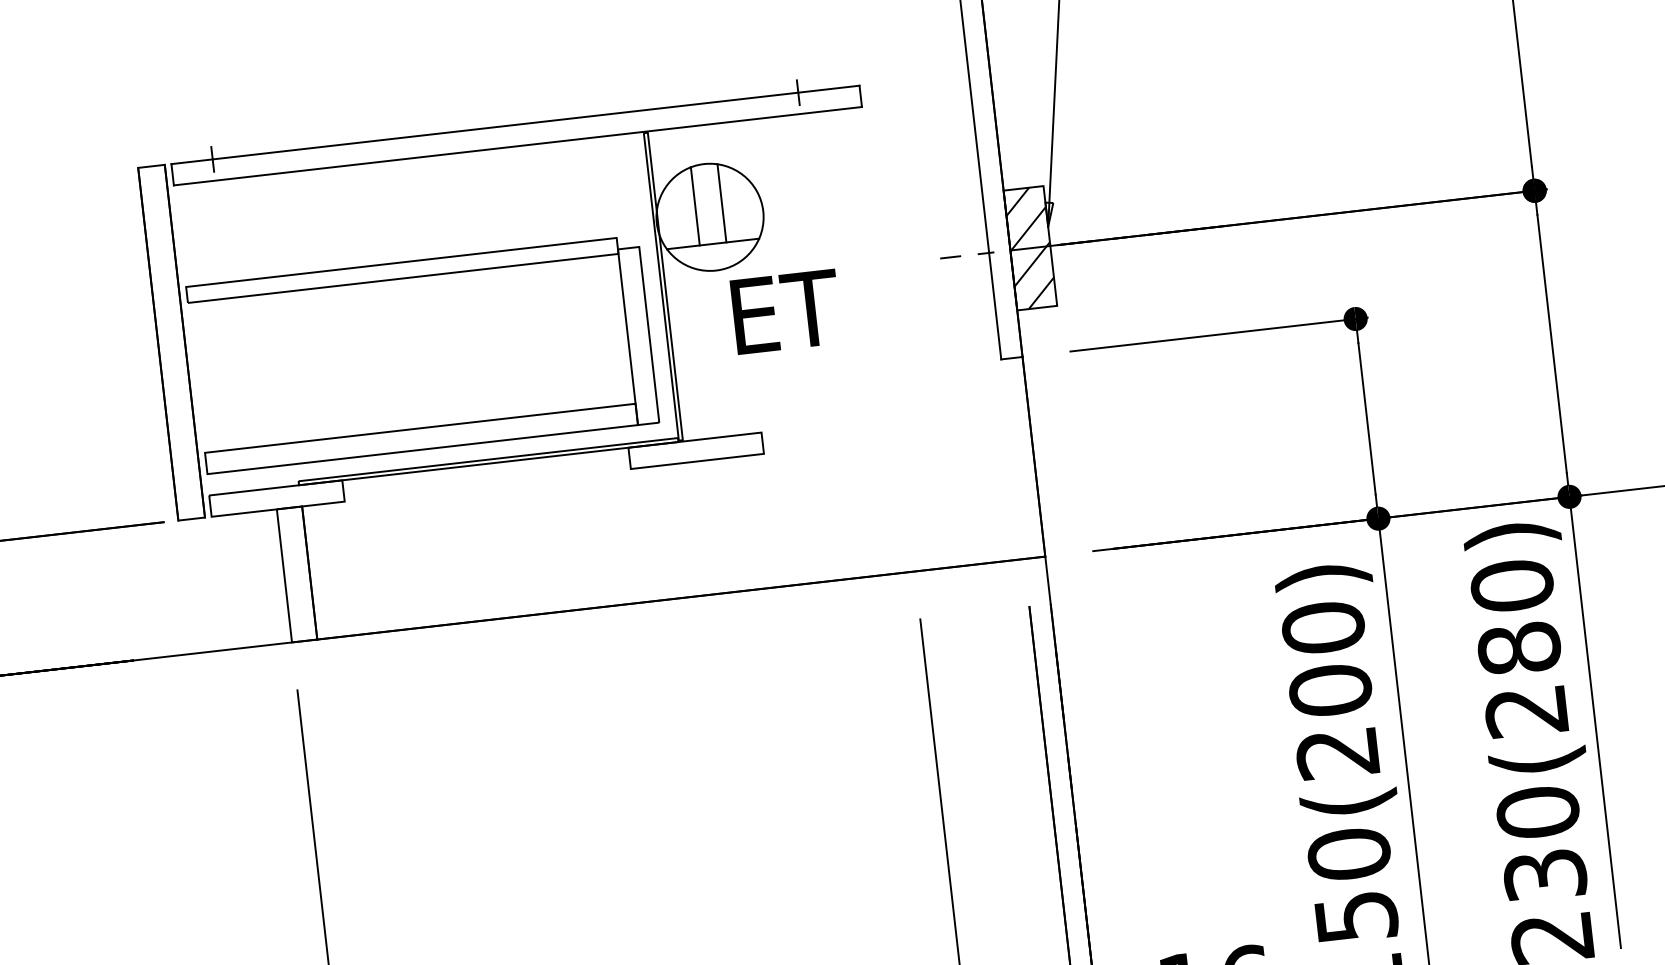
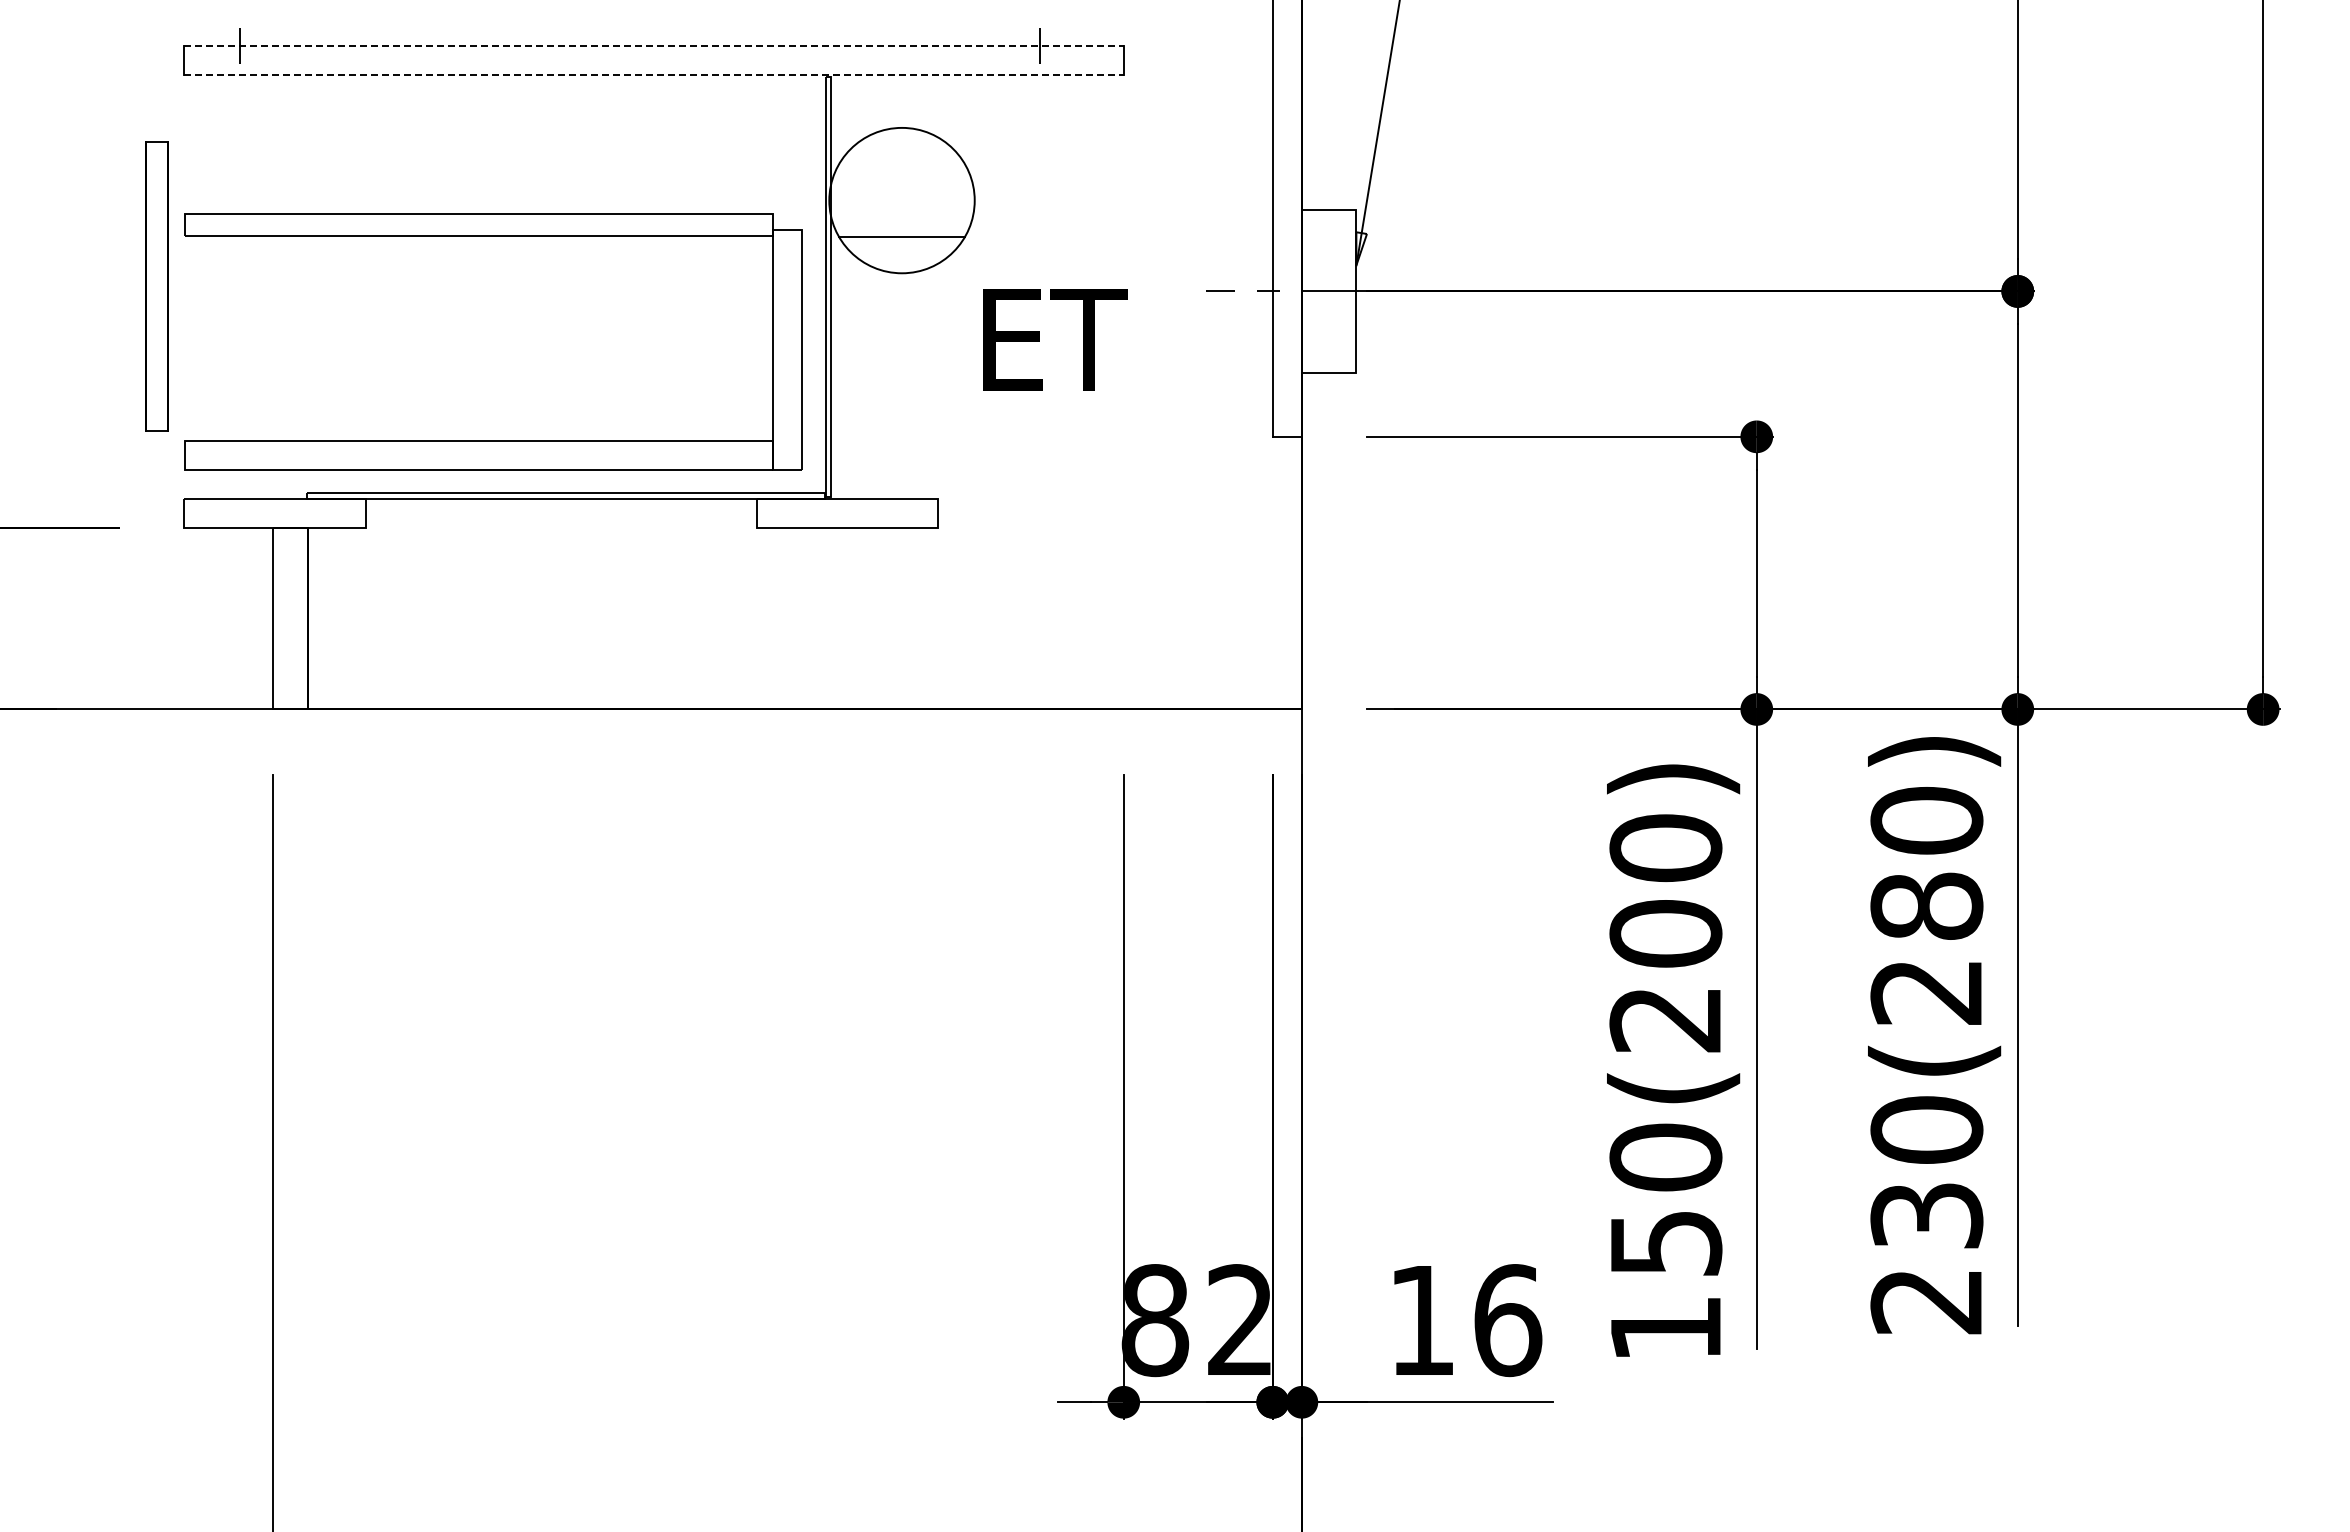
line: (515, 125) -> (653, 46), solid -> dashed
line: (517, 146) -> (653, 75), solid -> dashed
line: (722, 203) -> (920, 183), removed
line: (695, 206) -> (883, 183), removed
hatch: (1029, 248) -> (1328, 291), removed
text: (786, 311) -> (1055, 339), moved
part: (171, 342) -> (156, 286), size x0.6

